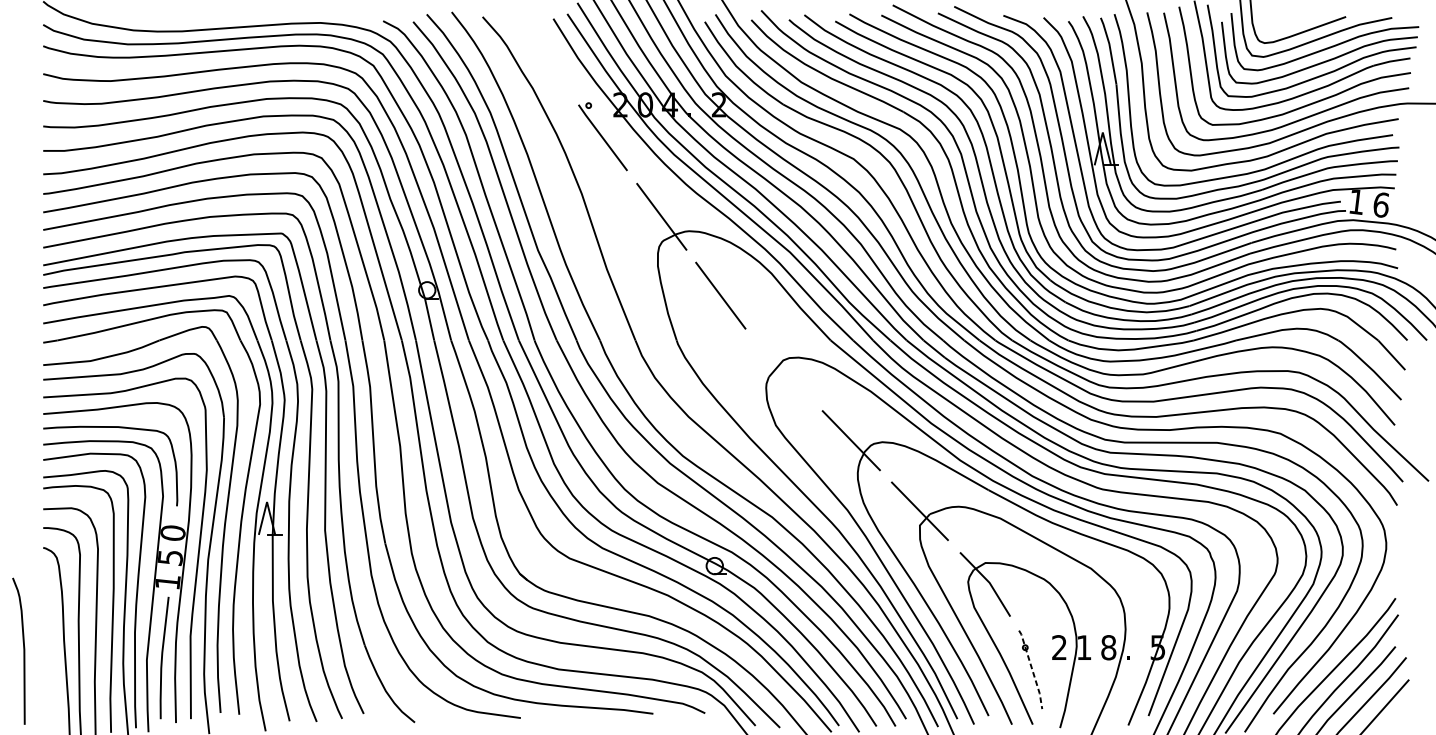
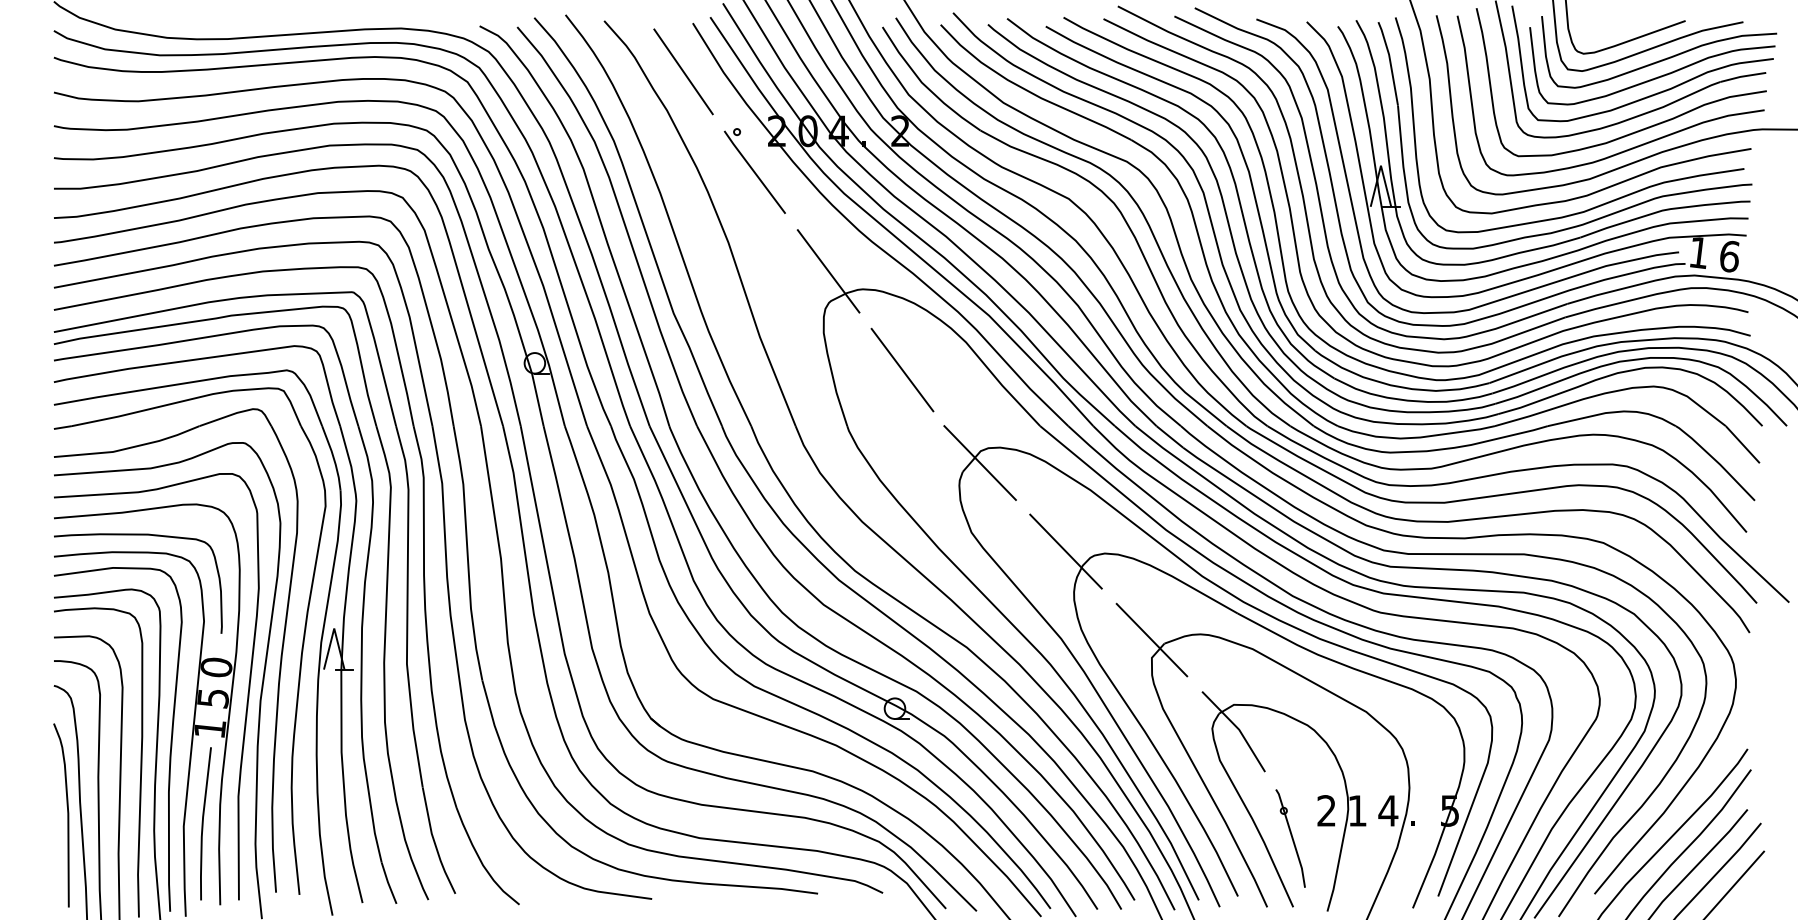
line: (545, 57) -> (683, 71), added
line: (782, 369) -> (979, 462), added
text: (1108, 647) -> (1388, 810), 8 -> 4
curve: (23, 651) -> (67, 815), moved
line: (1032, 668) -> (1292, 837), dashed -> solid

